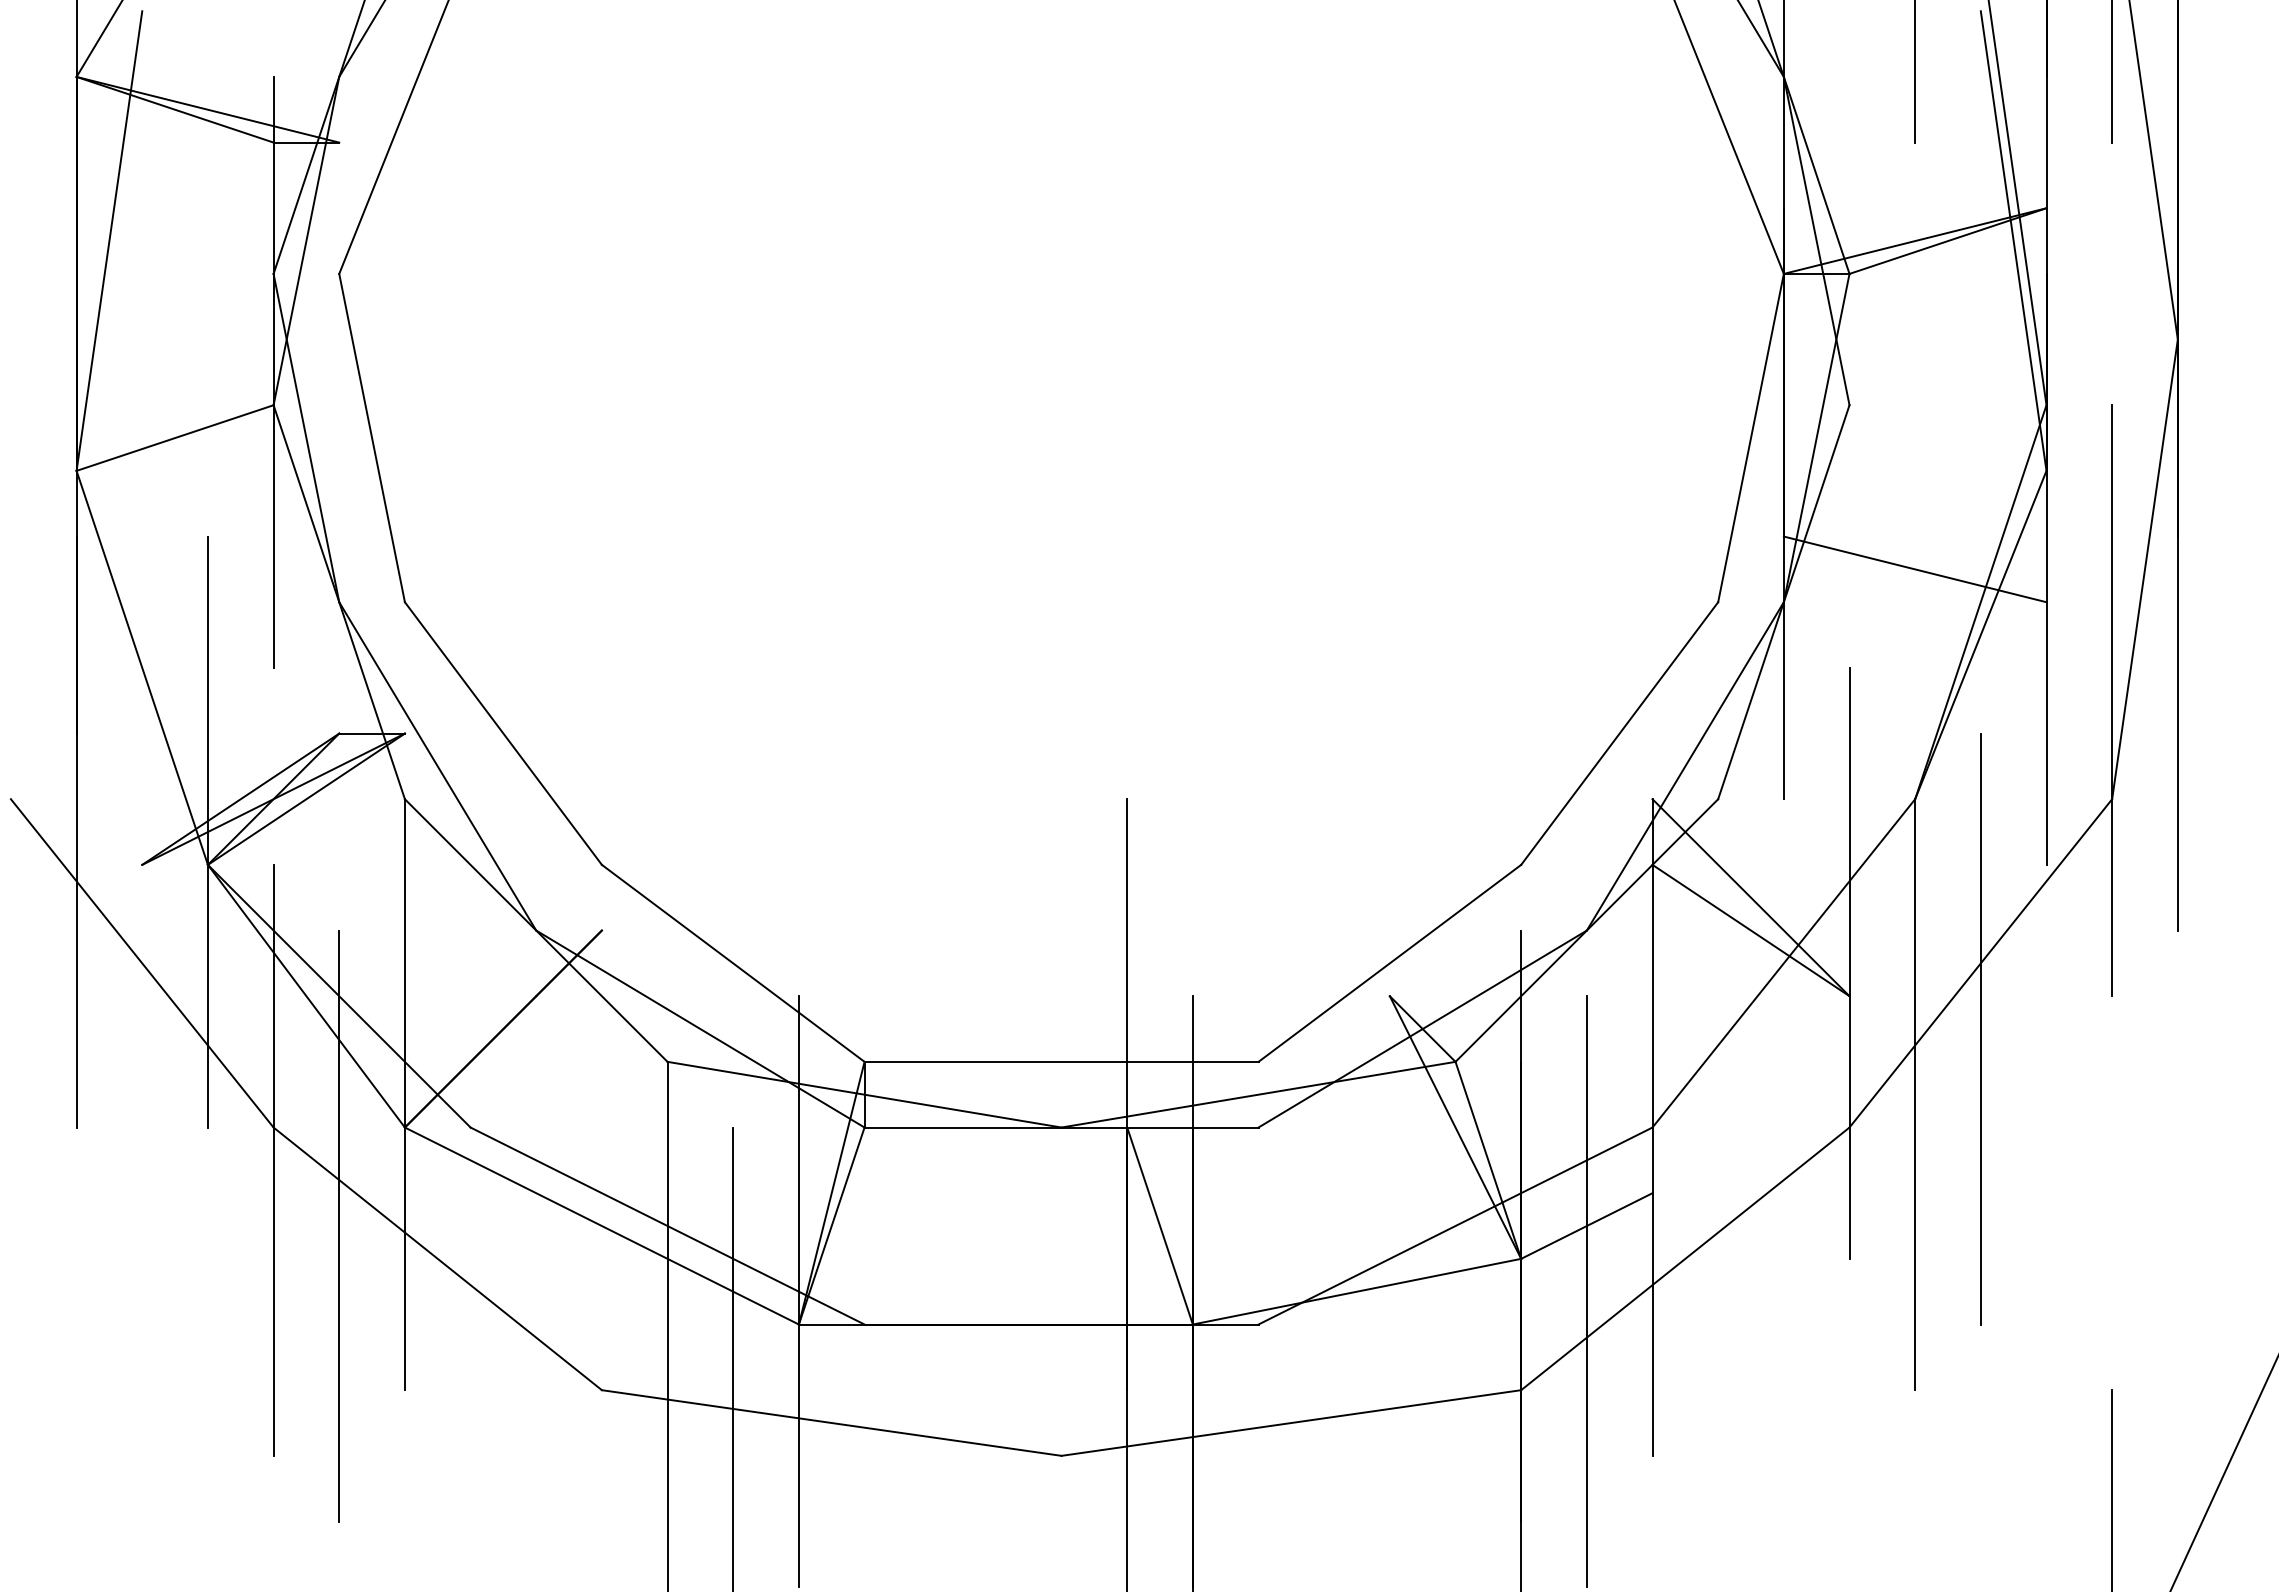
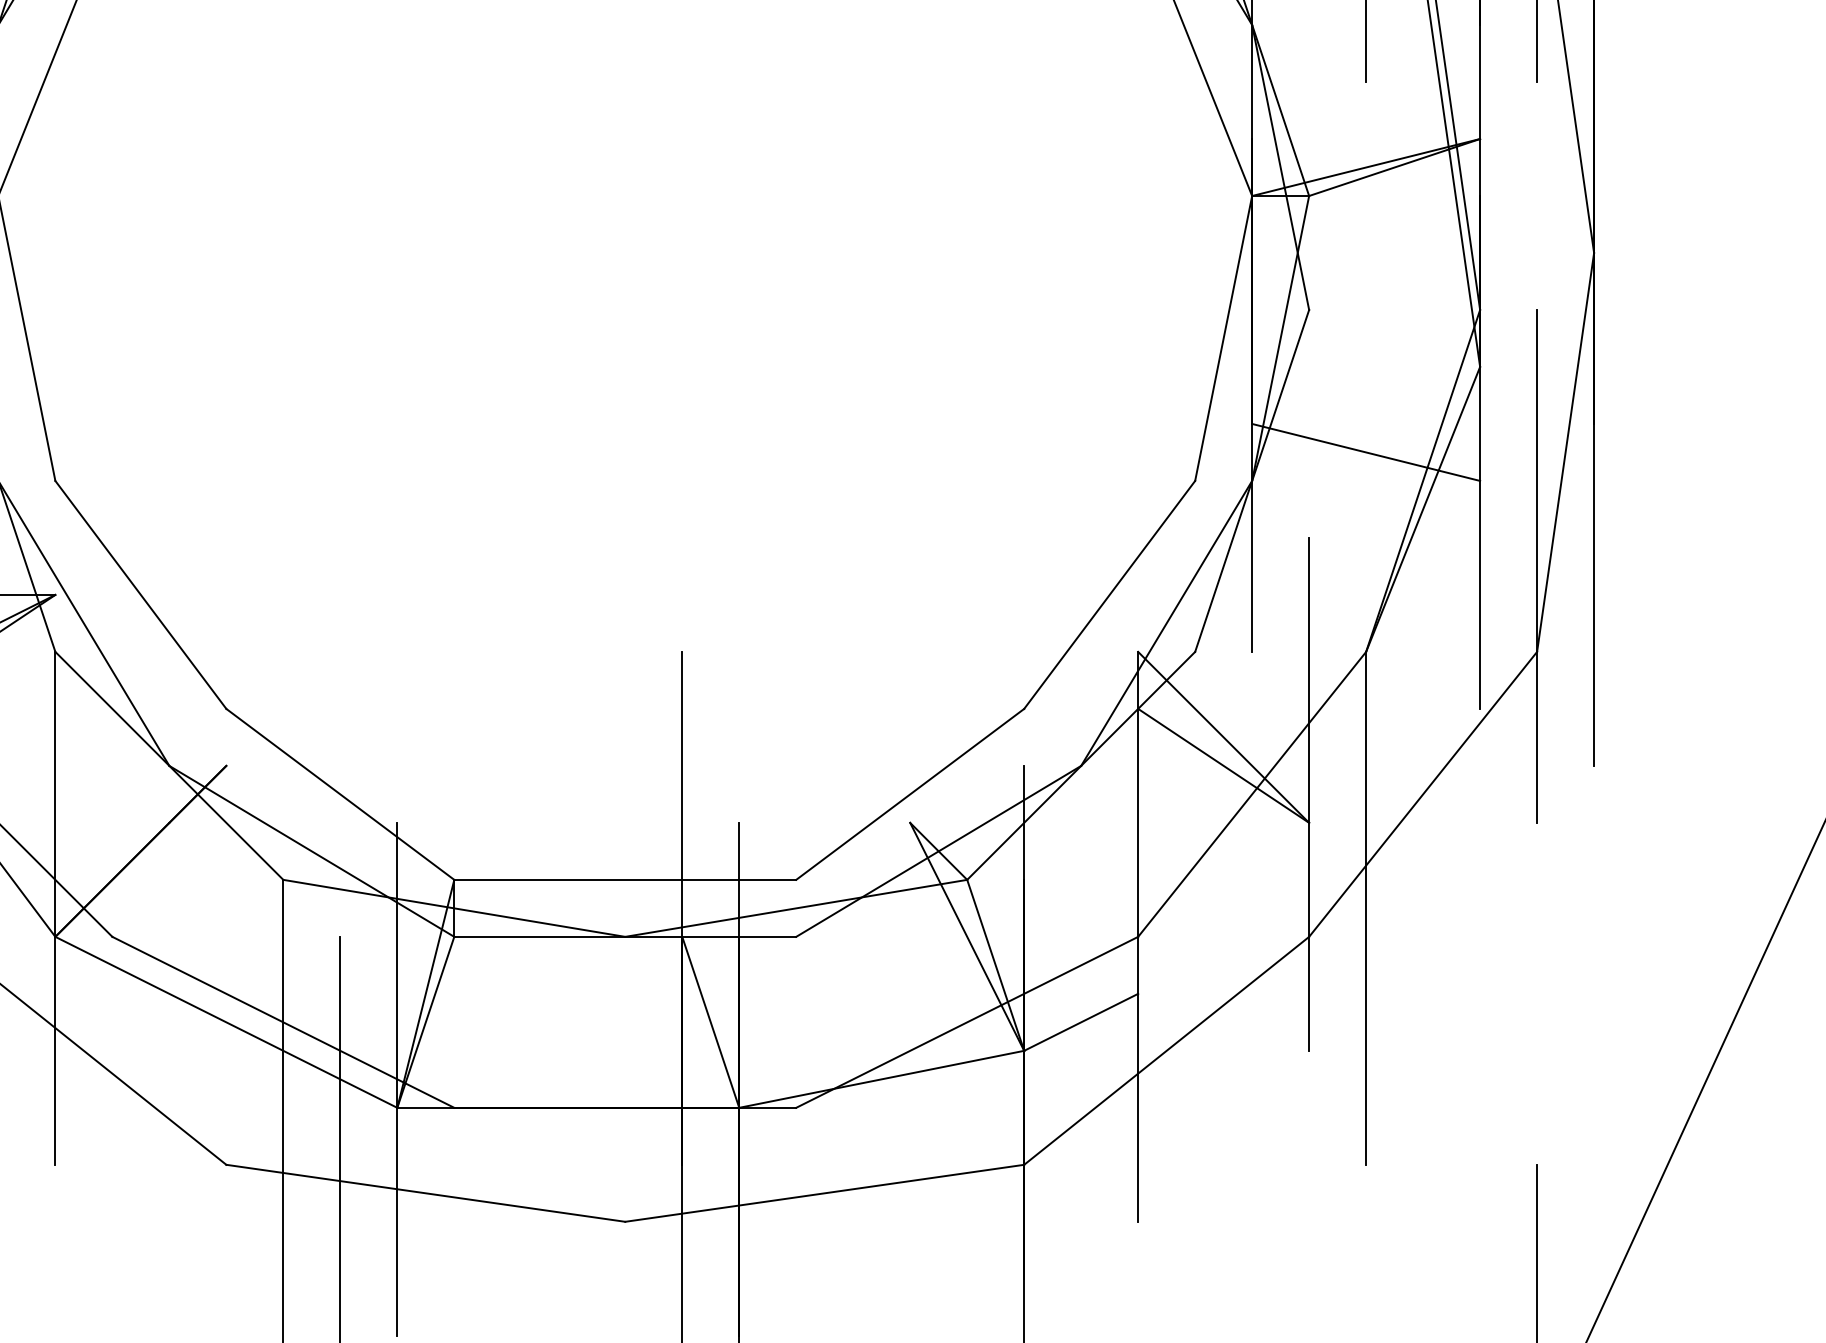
line: (1980, 1028) -> (1422, 850), removed
line: (1586, 1291) -> (1080, 1079), removed

